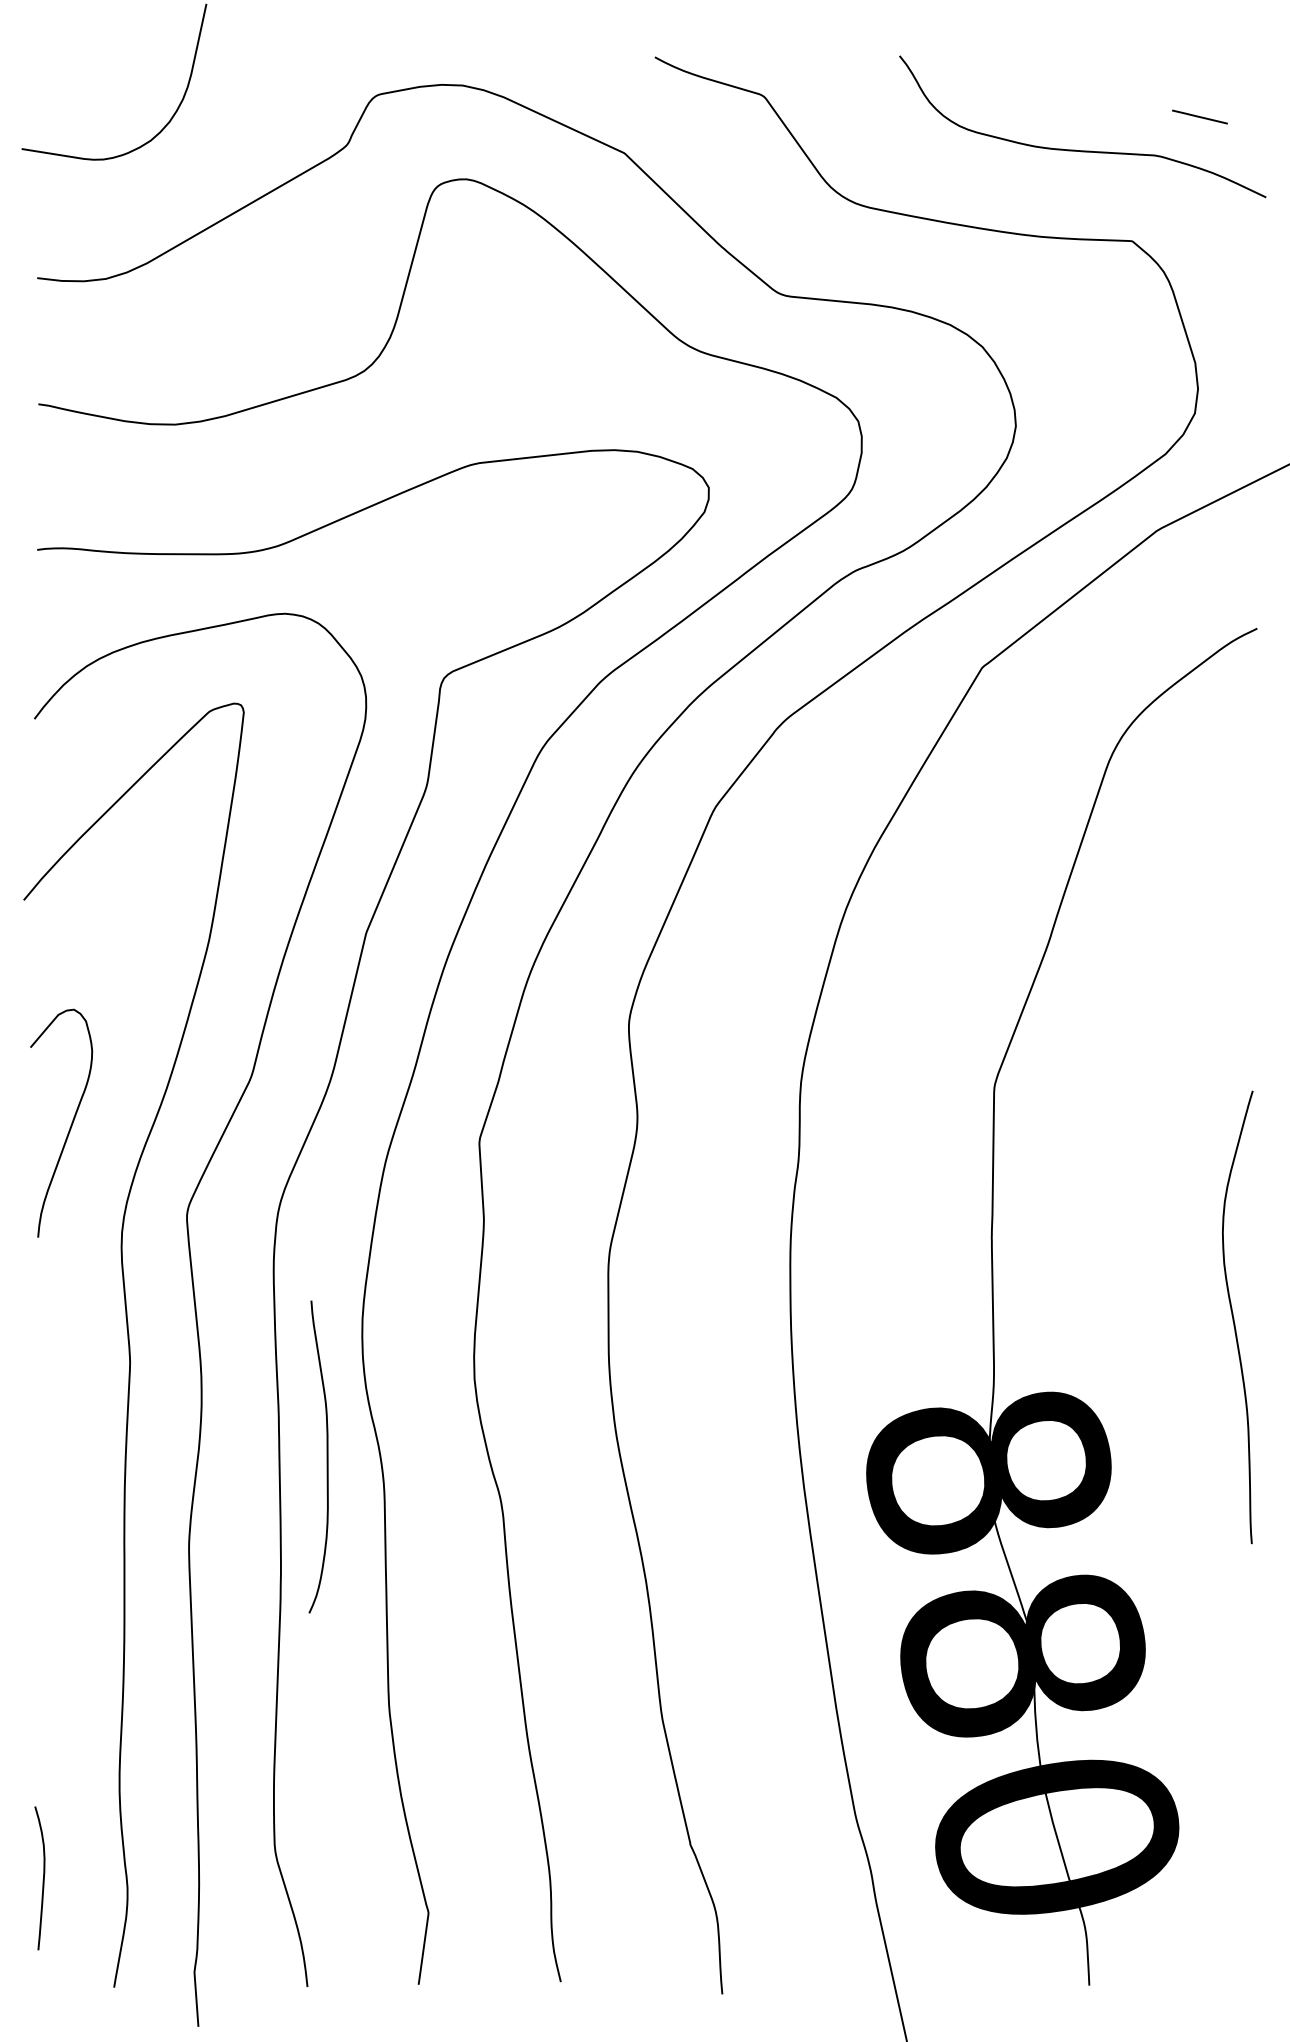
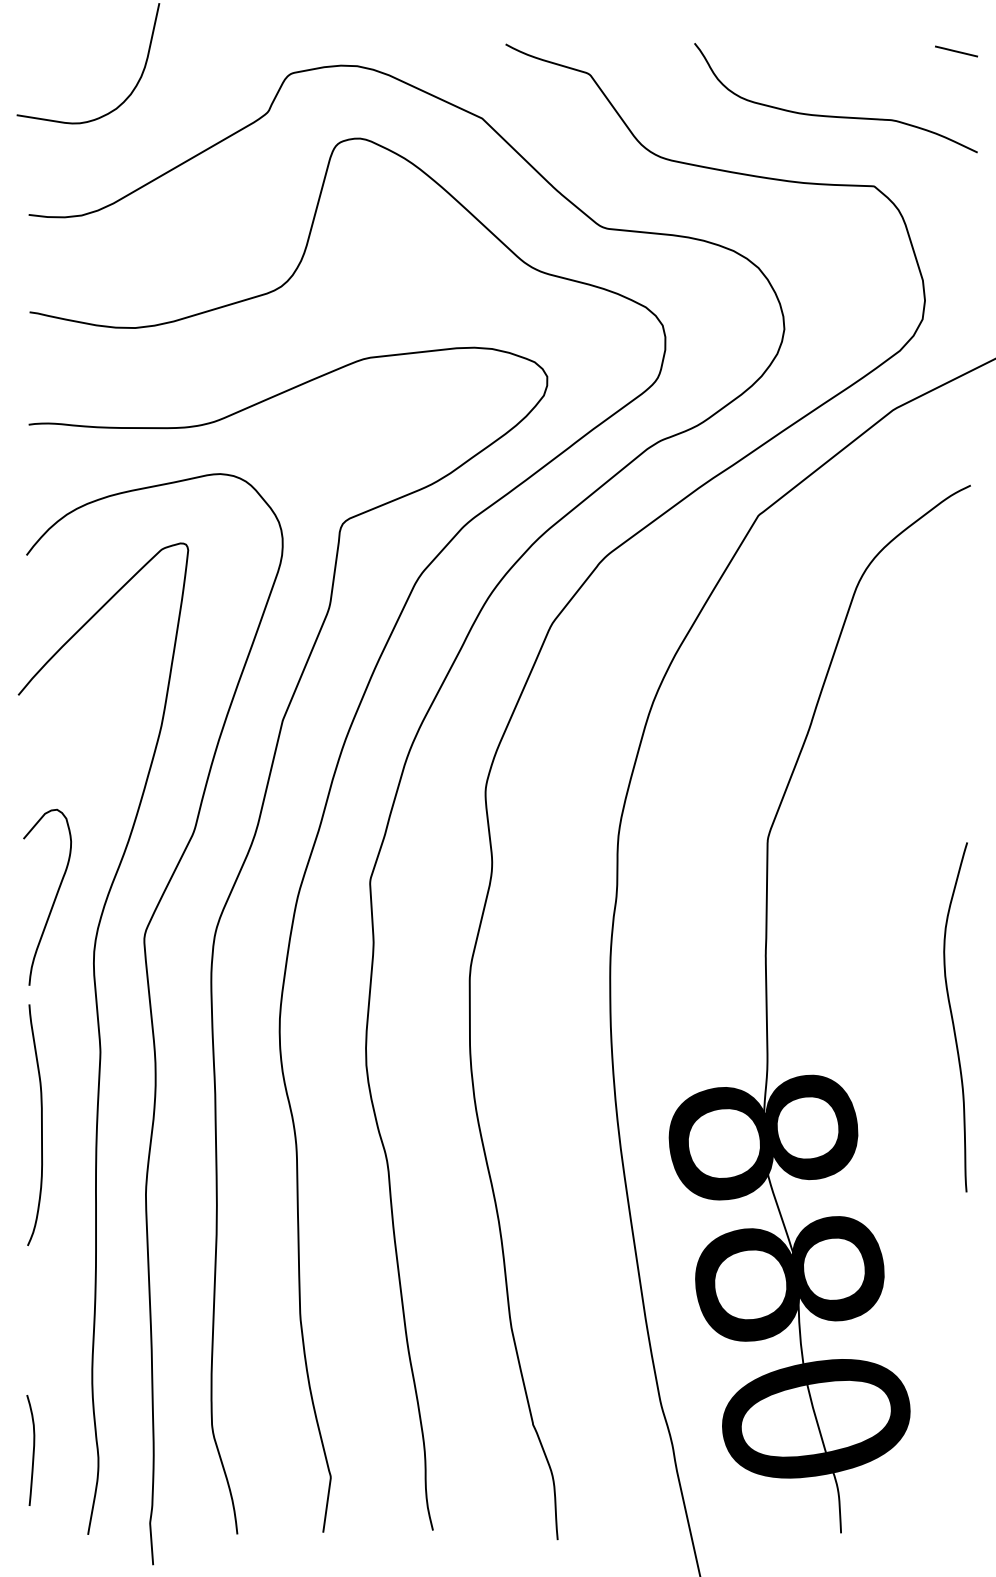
line: (1199, 117) -> (956, 51), moved
curve: (70, 1123) -> (54, 897), moved
curve: (327, 1456) -> (41, 1124), moved

